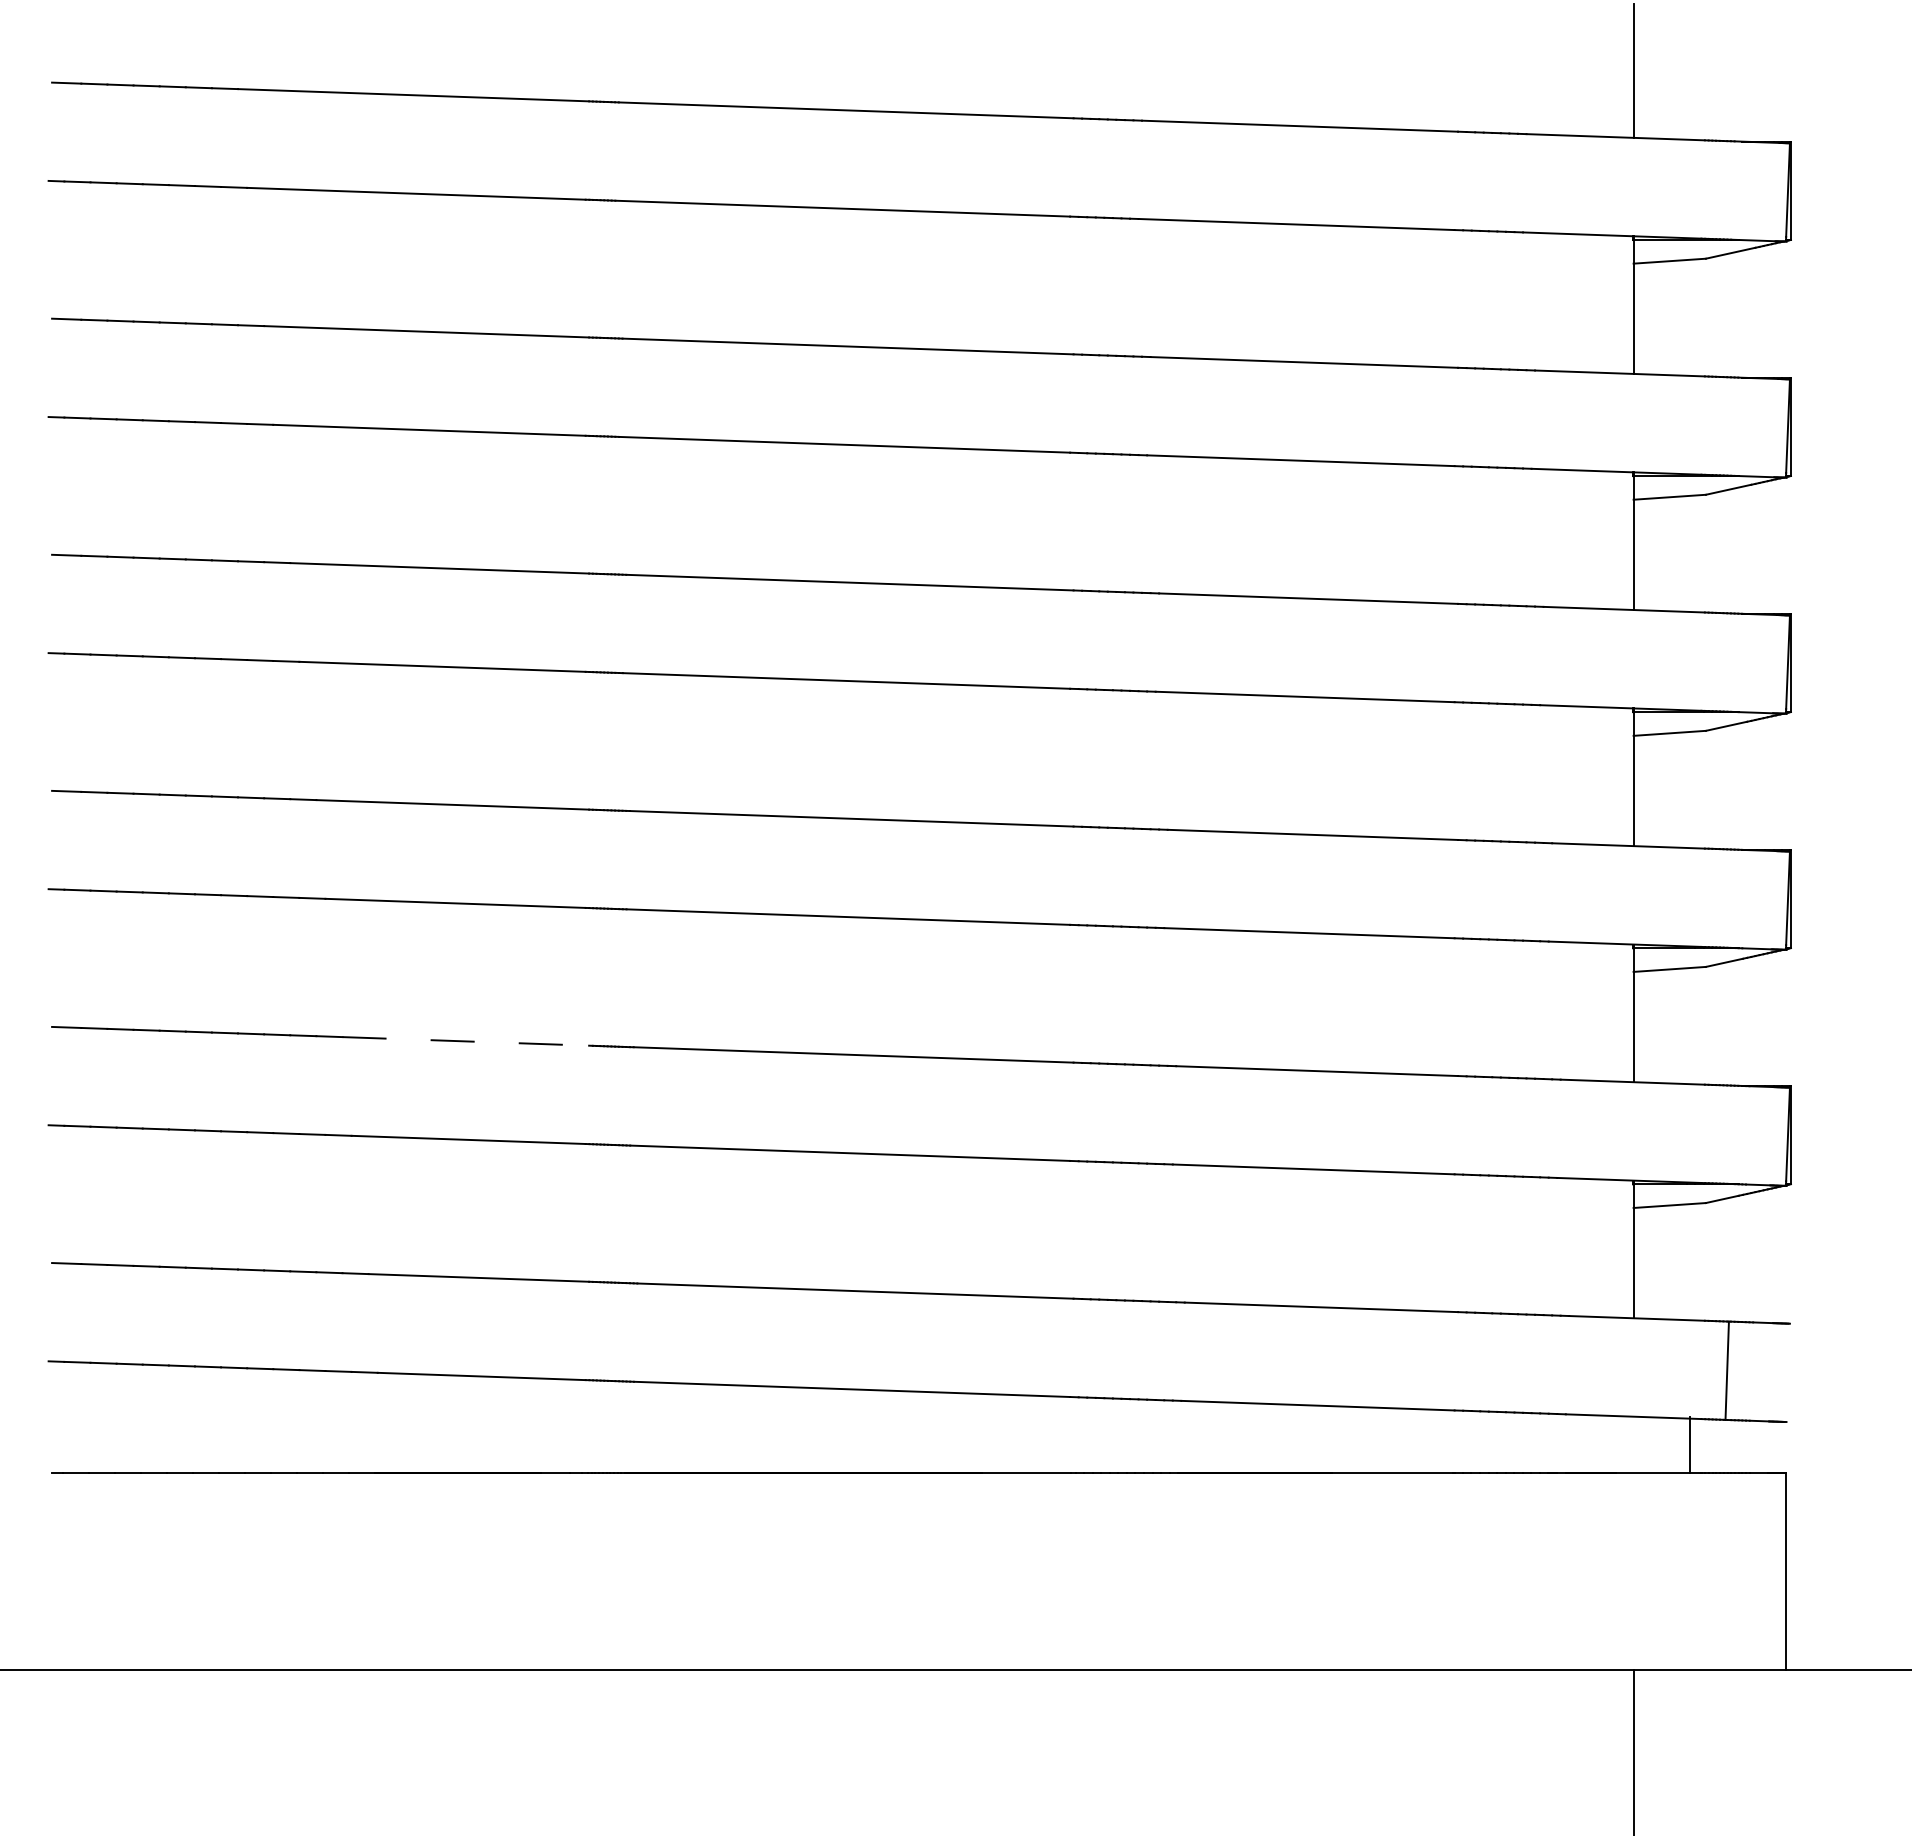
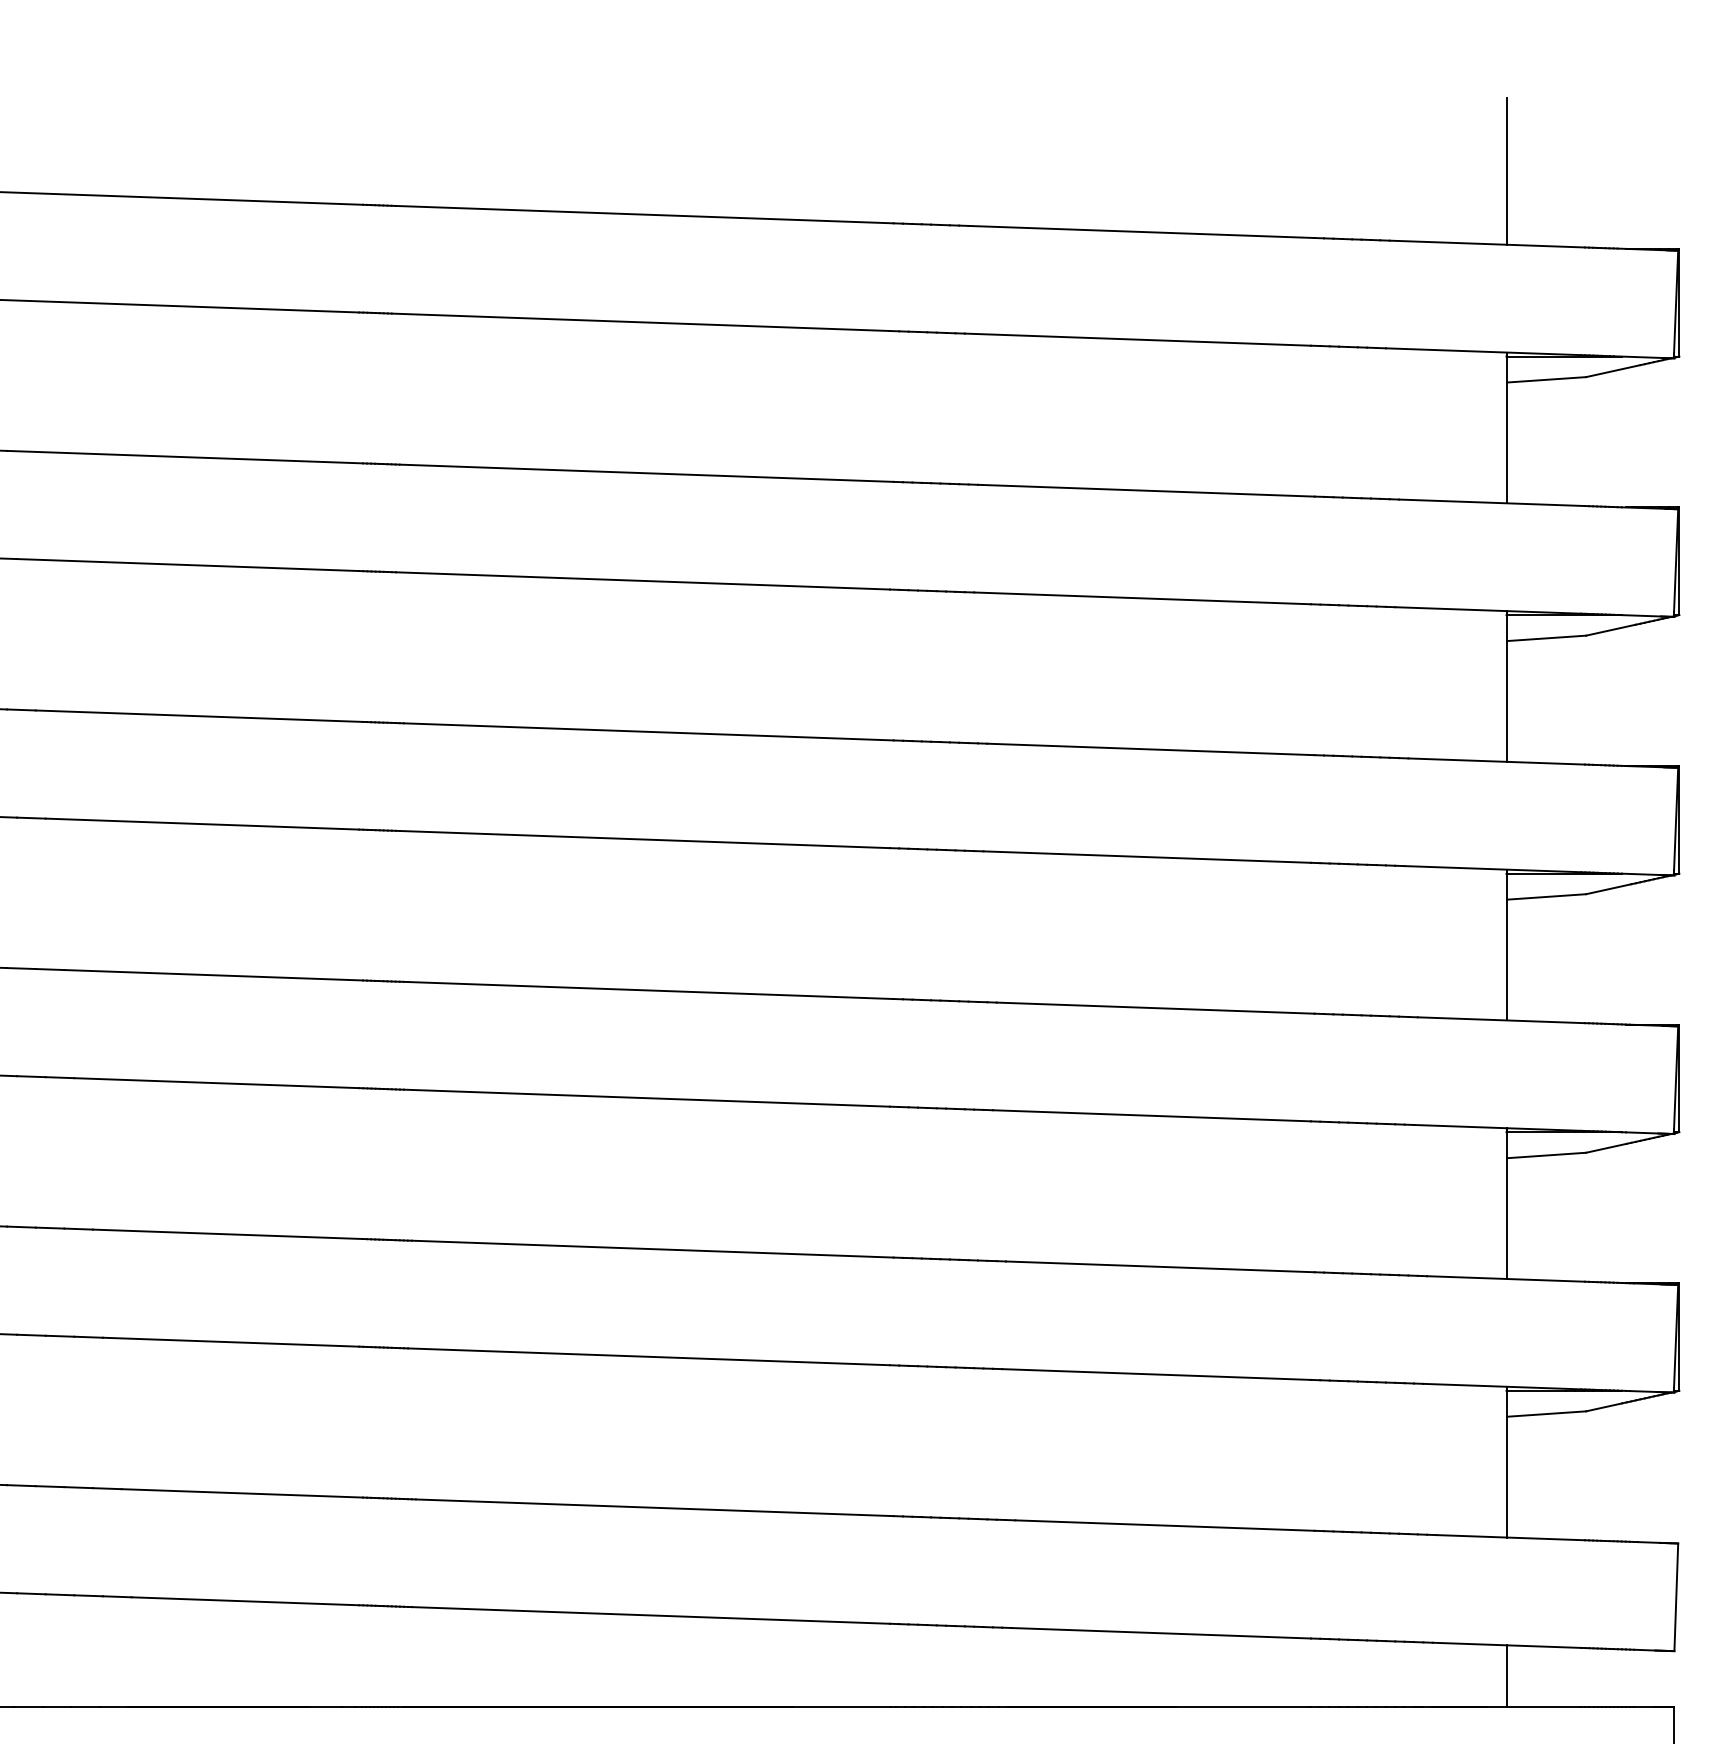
line: (466, 1041) -> (228, 1234), dashed -> solid
line: (1726, 1370) -> (1675, 1596), moved
line: (1689, 1444) -> (1506, 1675), moved

